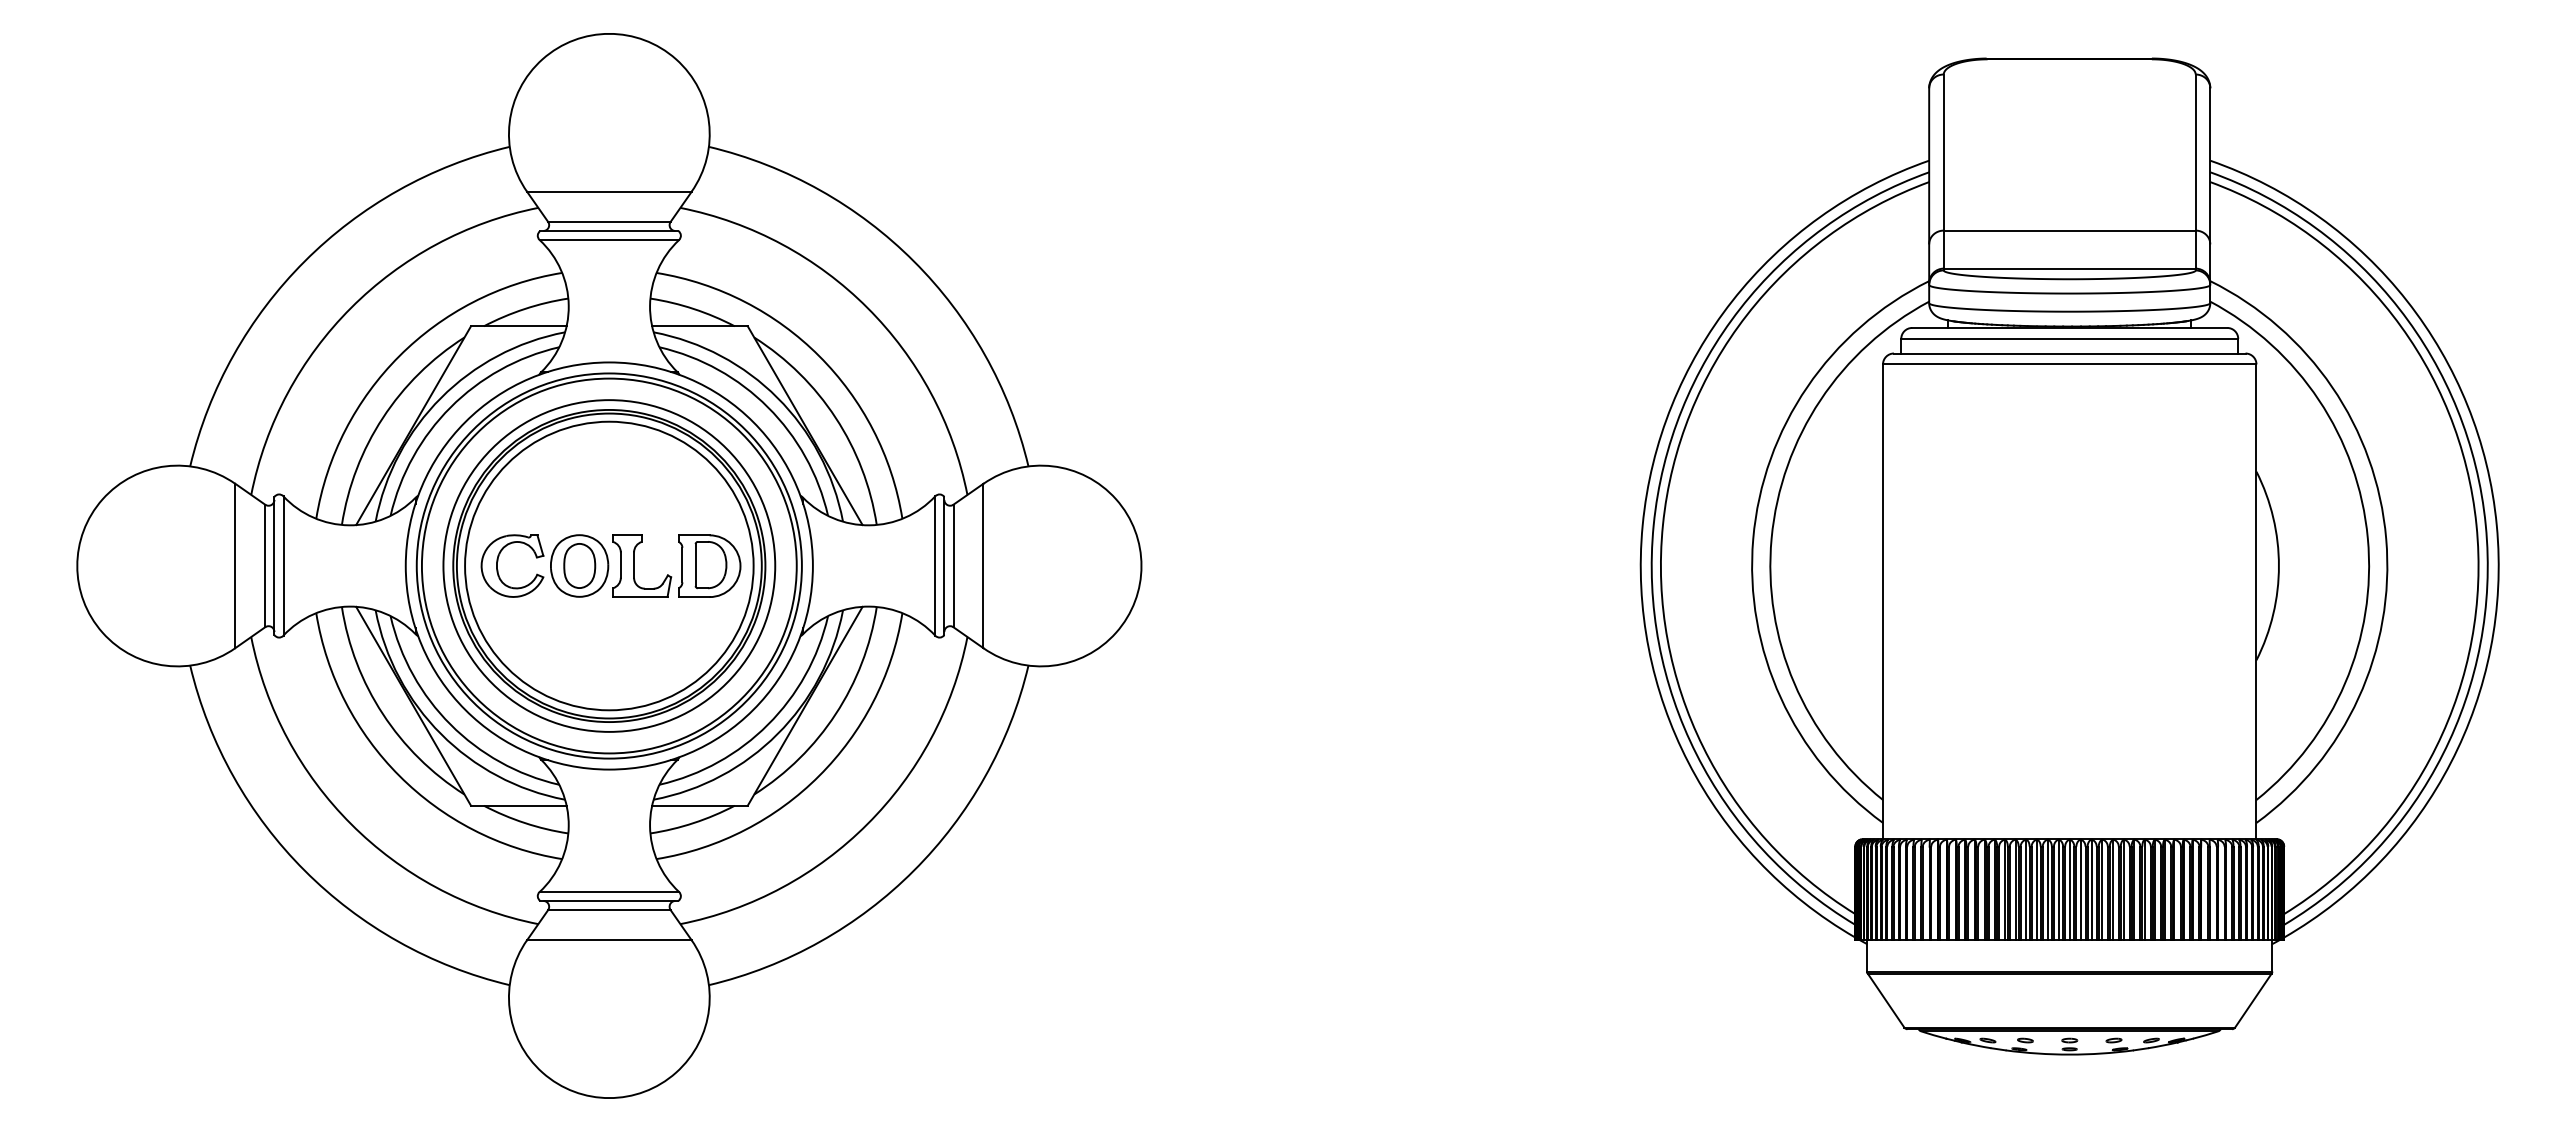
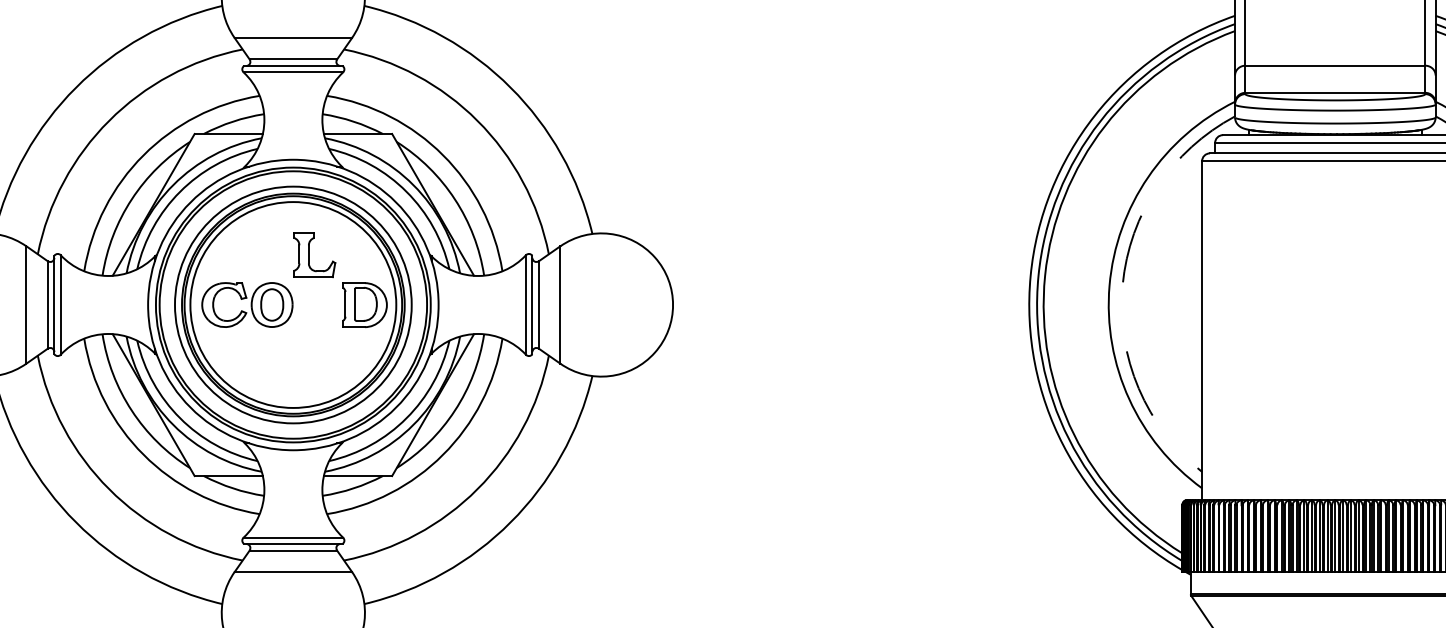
arc: (1771, 538) -> (1122, 285), solid -> dashed
part: (634, 565) -> (309, 254), moved

